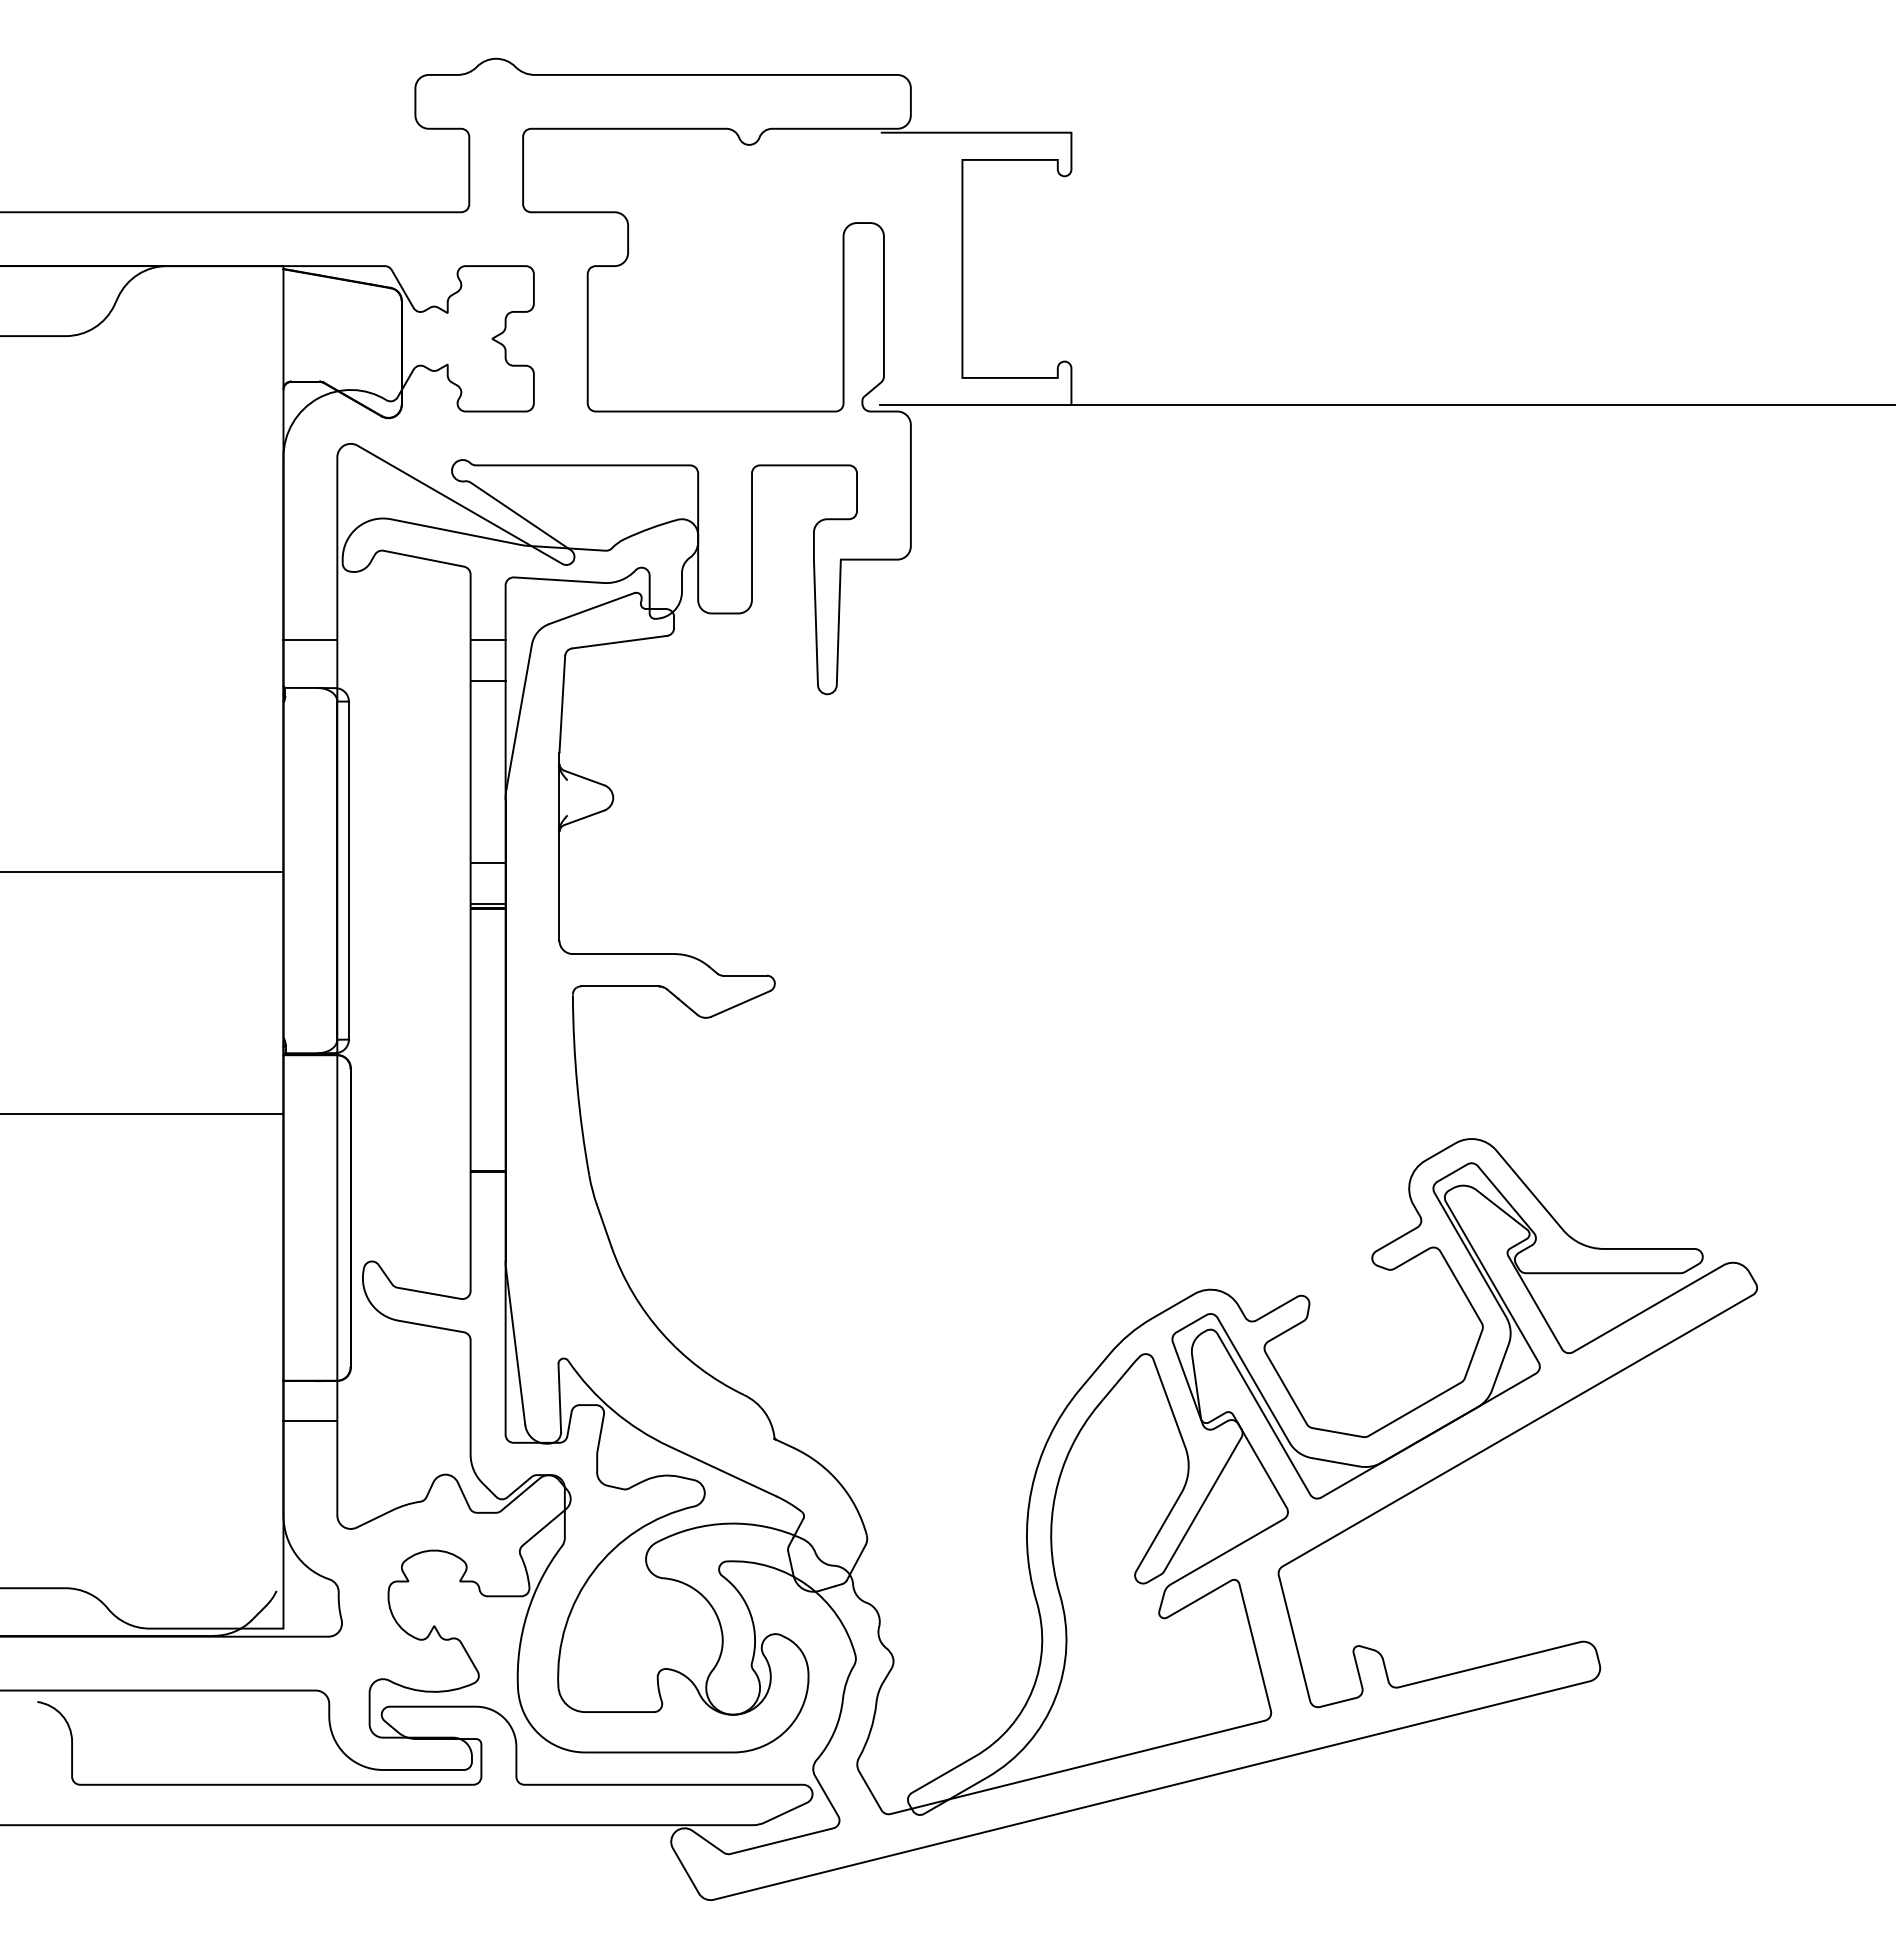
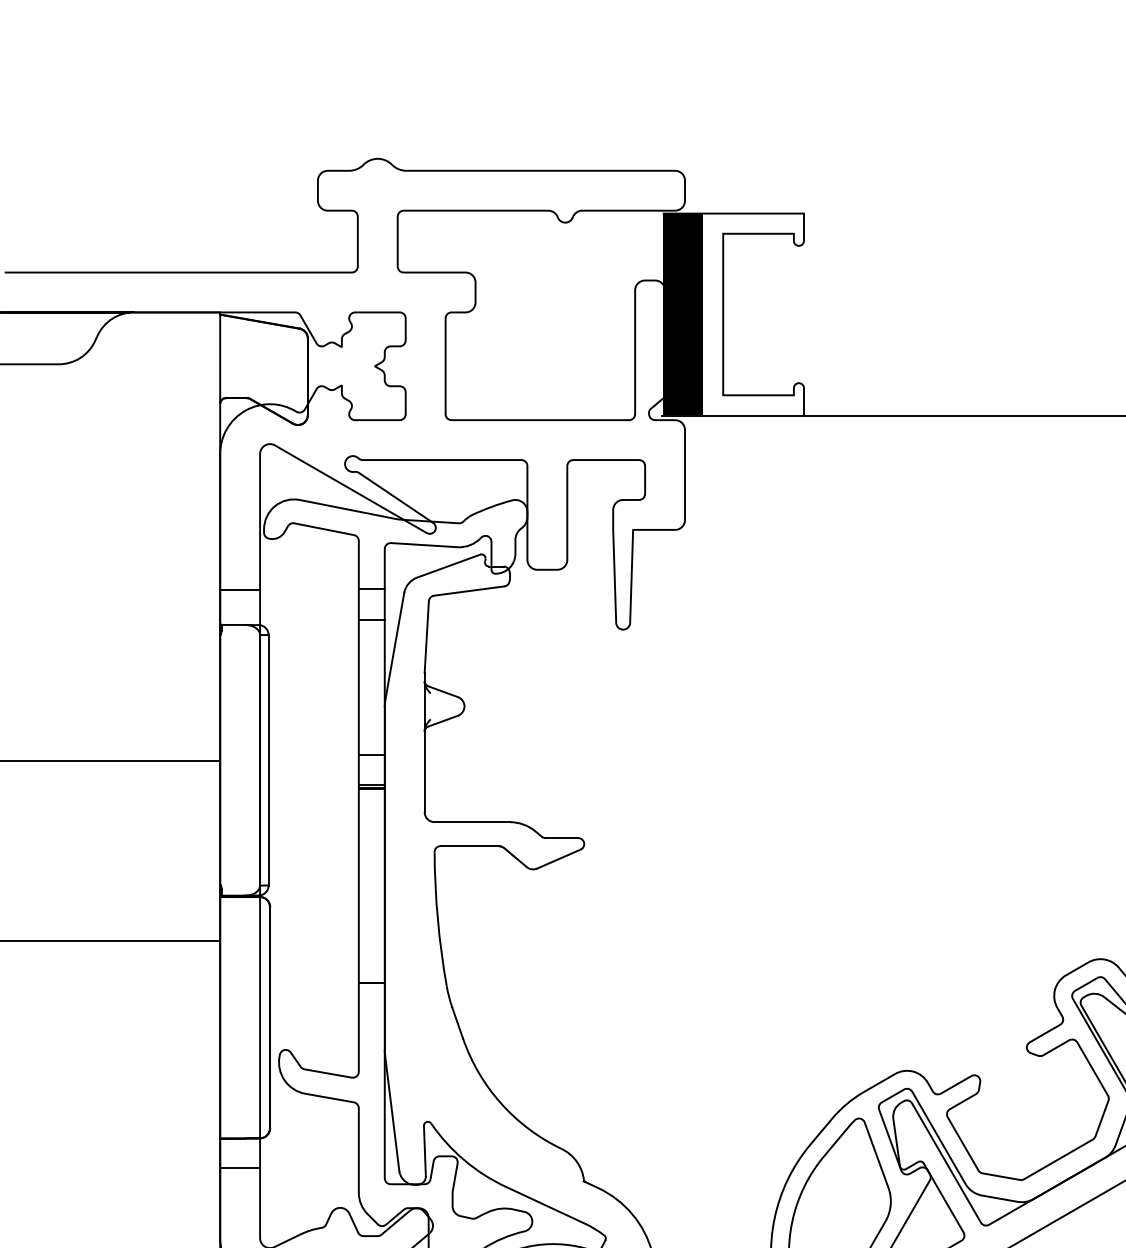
fill: (907, 268) -> (682, 314), added

